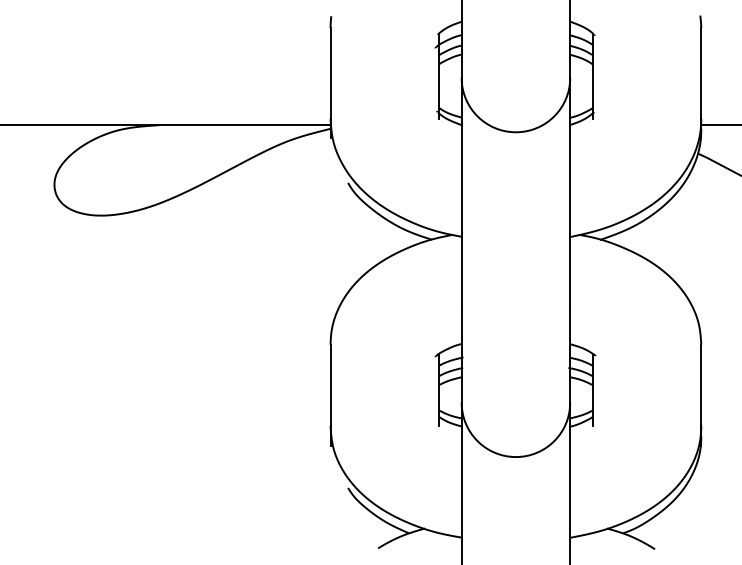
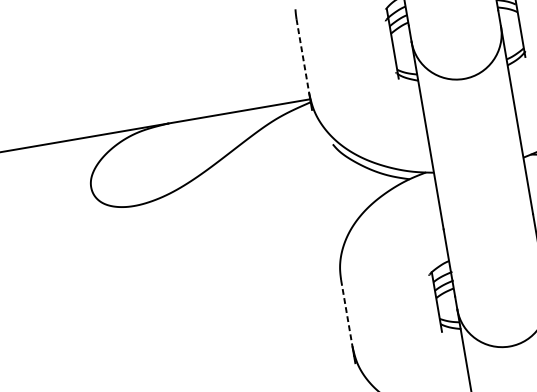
line: (330, 73) -> (302, 56), solid -> dashed
line: (330, 385) -> (346, 313), solid -> dashed

